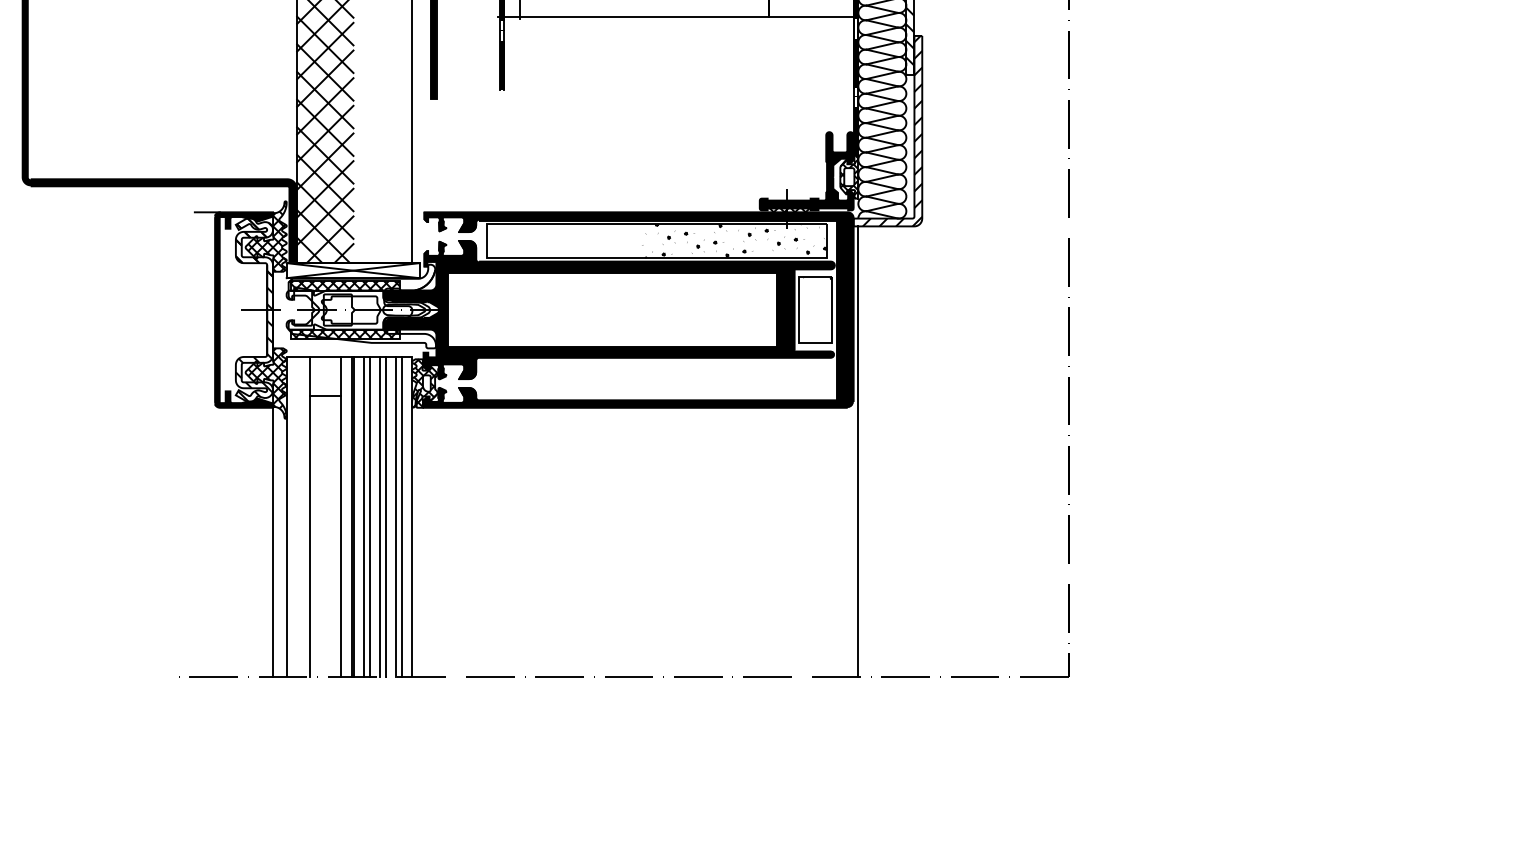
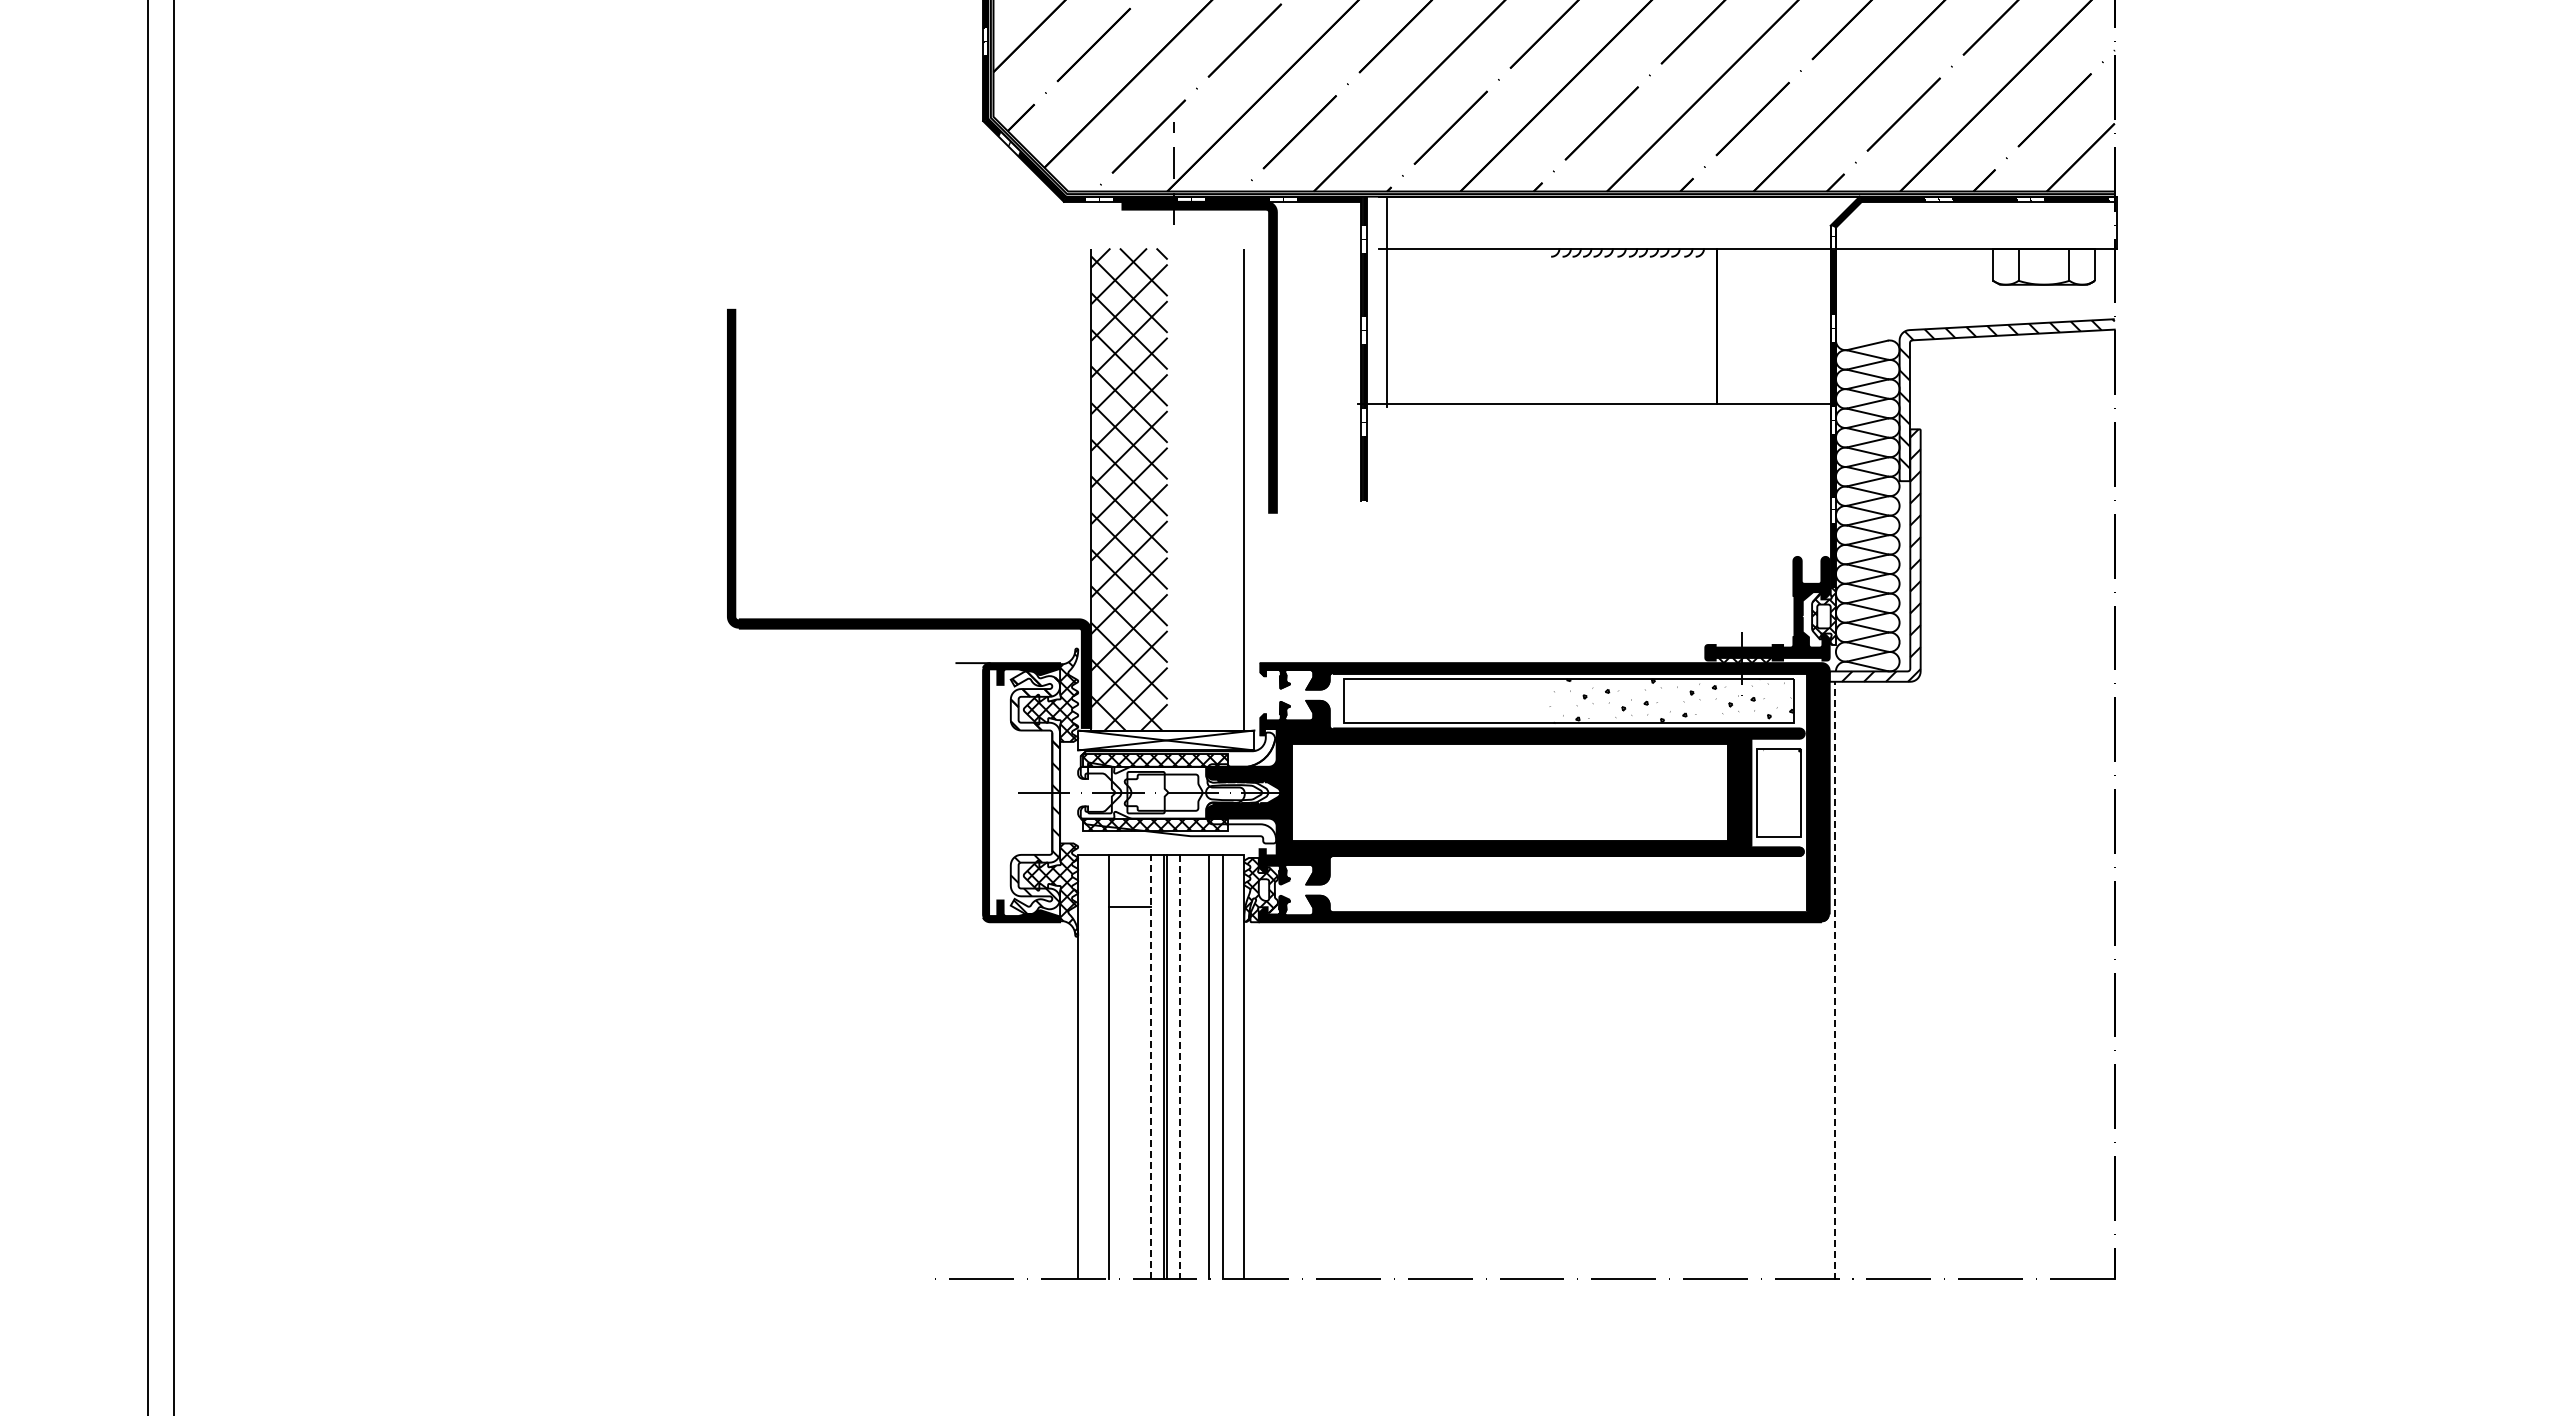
line: (857, 451) -> (1834, 980), solid -> dashed
line: (341, 516) -> (1150, 1066), solid -> dashed
line: (369, 516) -> (1188, 1066), removed
line: (379, 516) -> (1201, 1066), removed
line: (401, 516) -> (1230, 1066), removed
line: (363, 517) -> (1180, 1067), solid -> dashed
line: (273, 542) -> (1060, 1100), removed

